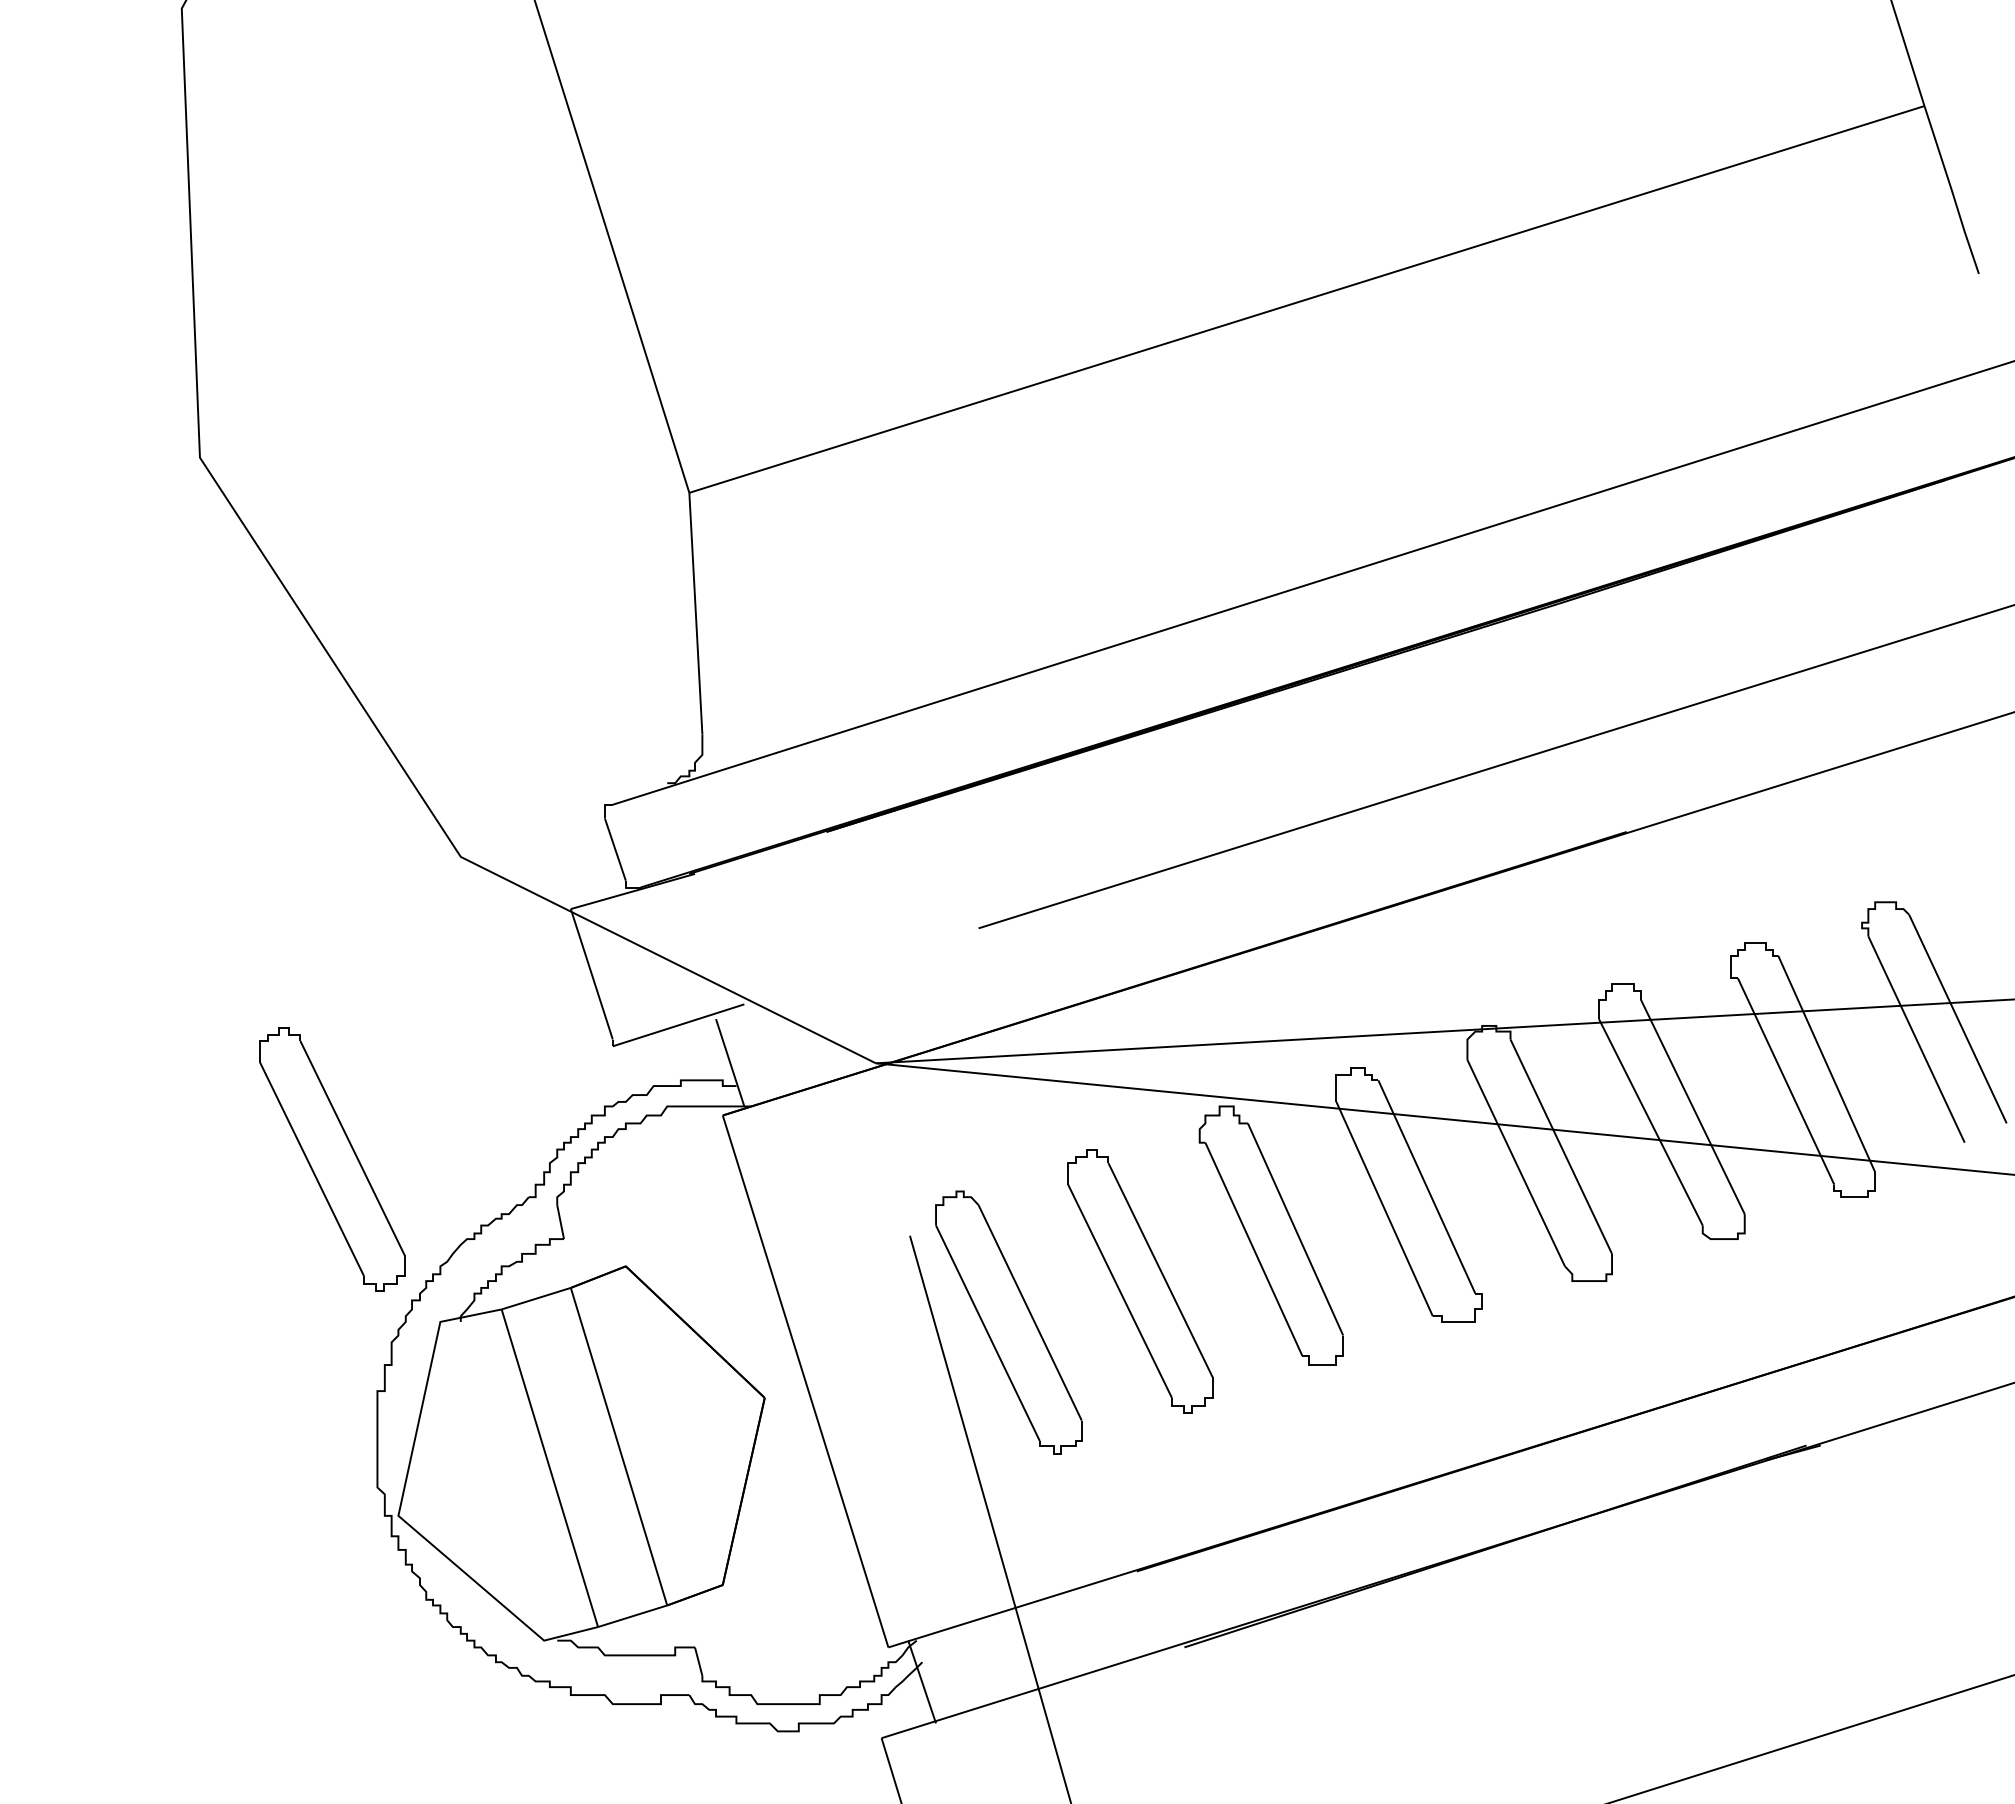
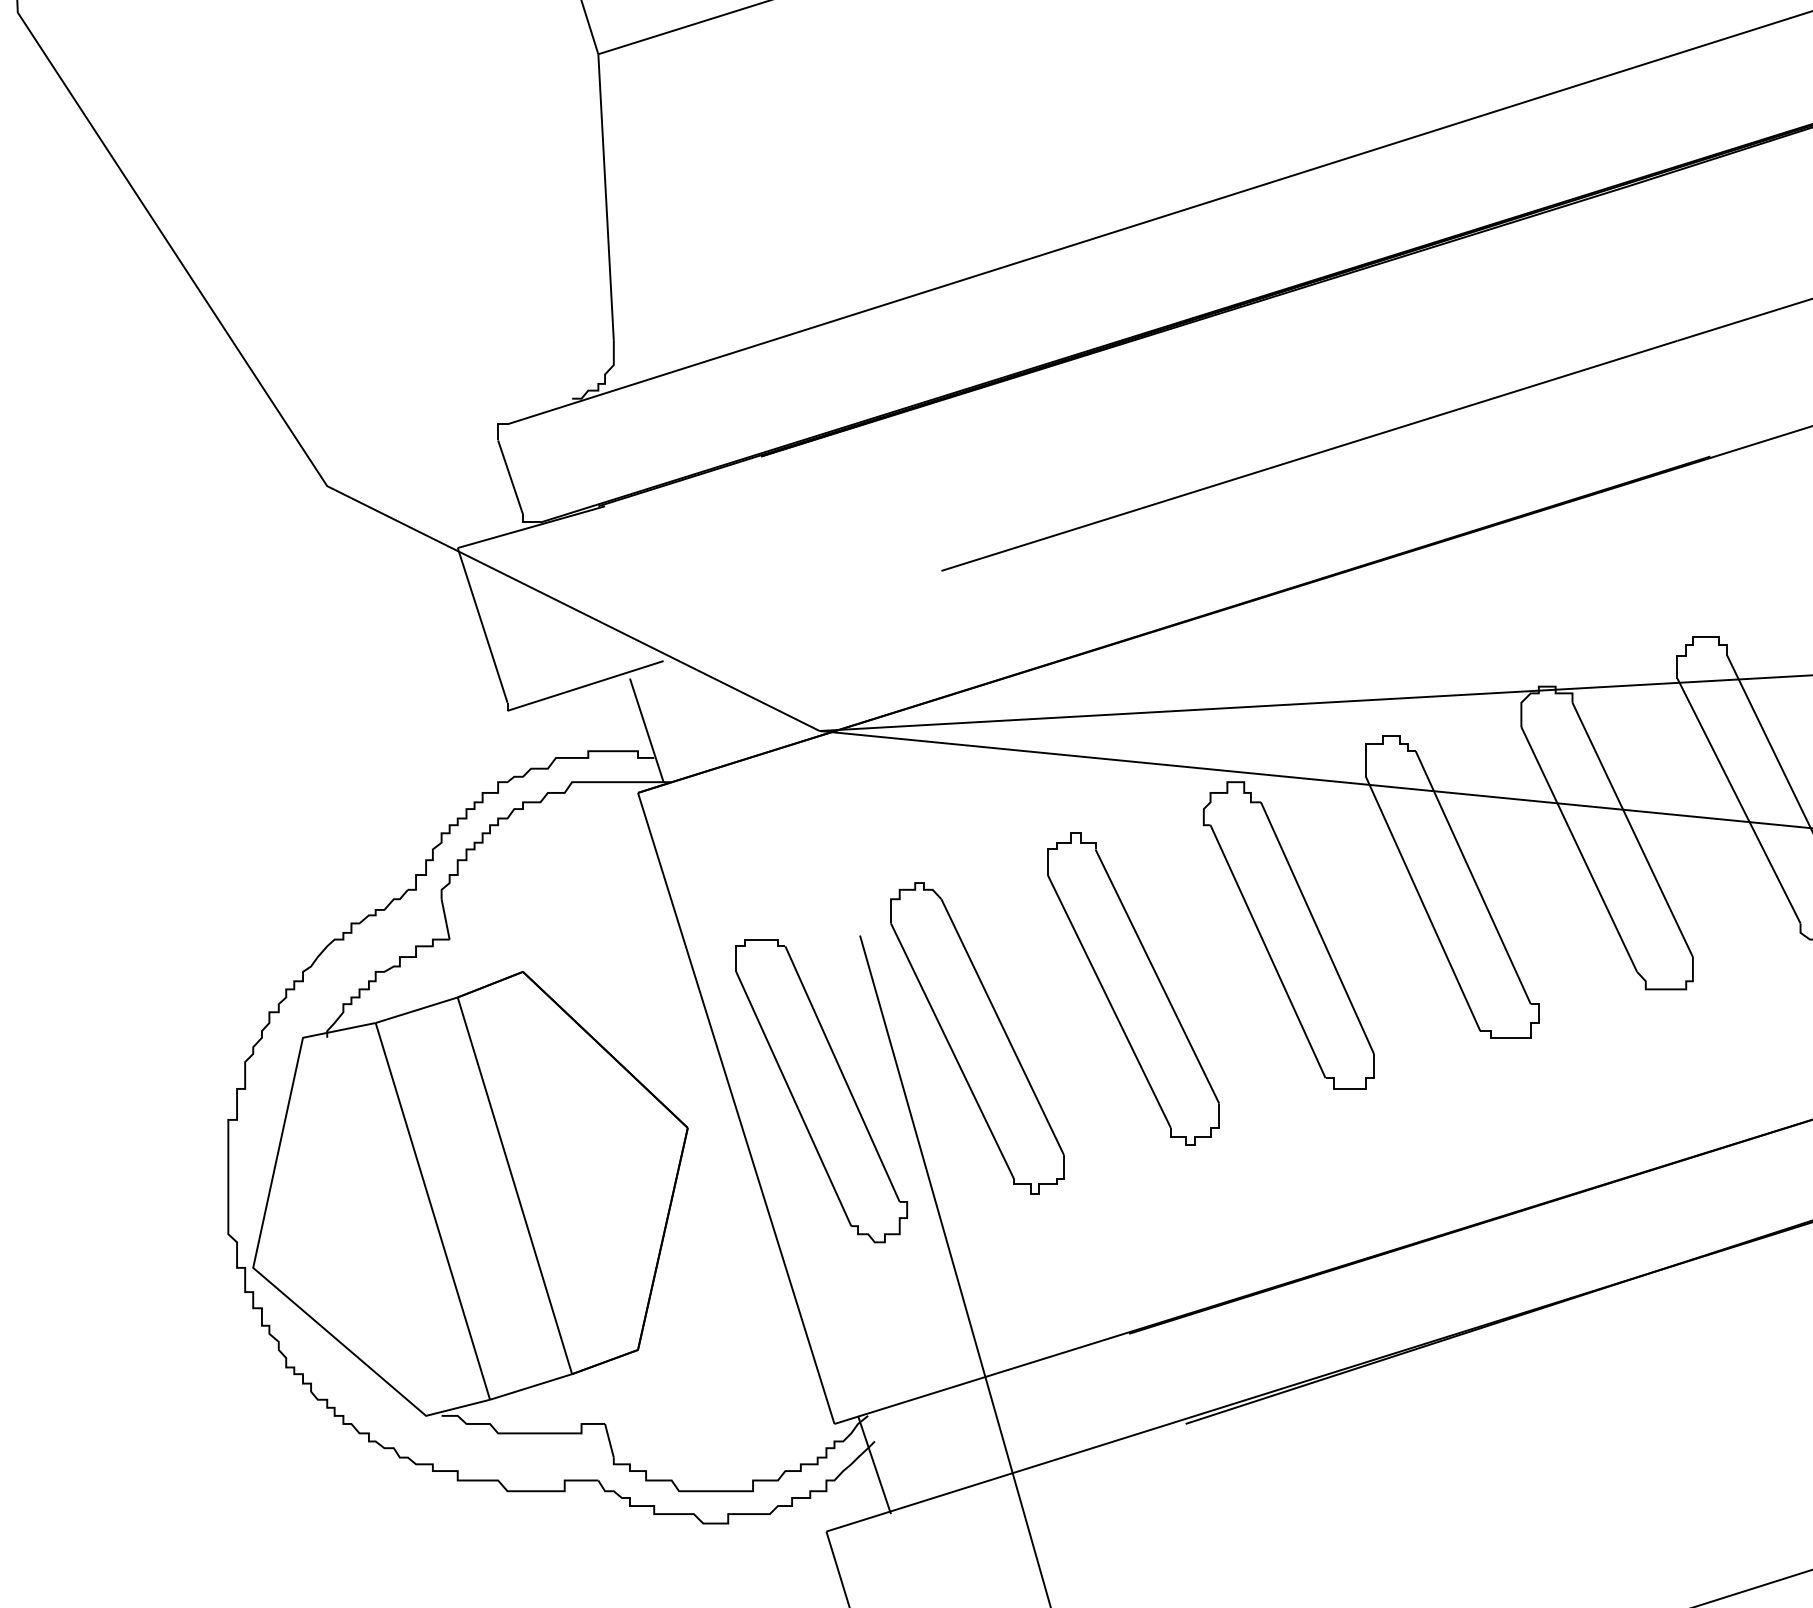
part: (332, 1159) -> (175, 845), removed
part: (877, 1366) -> (821, 1090), added

